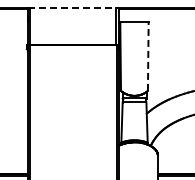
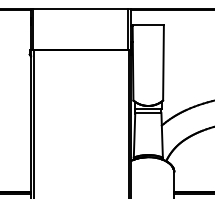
line: (73, 7) -> (81, 8), dashed -> solid
line: (148, 56) -> (163, 62), dashed -> solid

